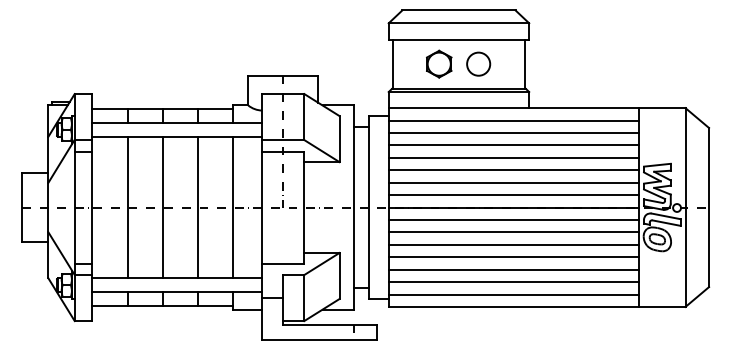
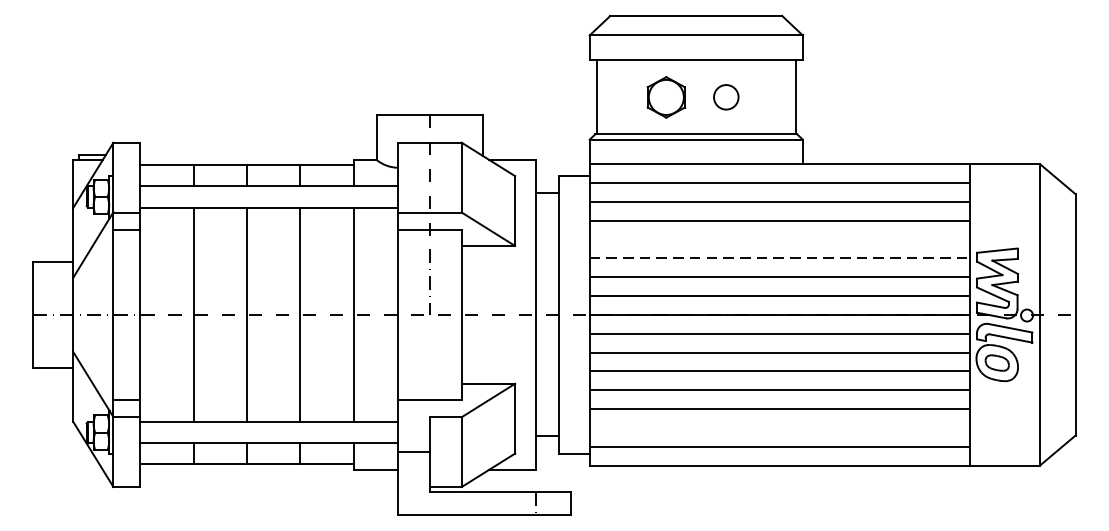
circle: (478, 63) -> (725, 96), size x0.7
line: (513, 157) -> (778, 238), removed
line: (514, 170) -> (780, 258), solid -> dashed
line: (513, 282) -> (778, 428), removed

